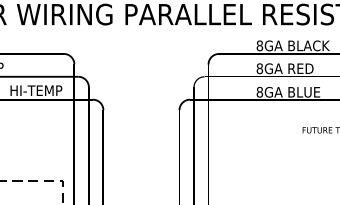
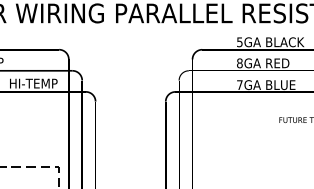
text: (259, 45) -> (239, 41), 8GA -> 5GA
text: (259, 92) -> (239, 85), 8GA -> 7GA

